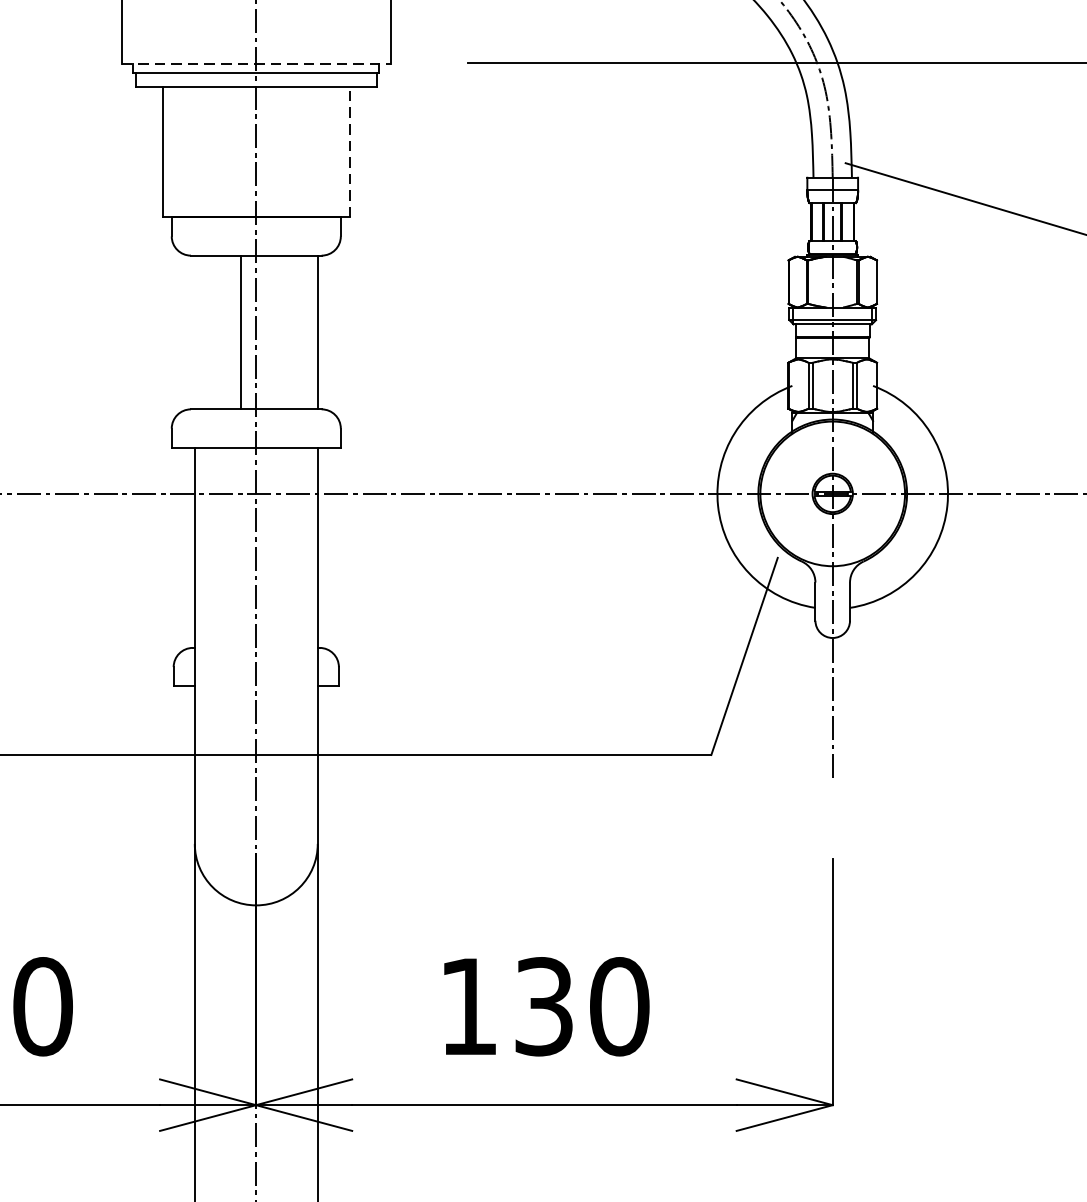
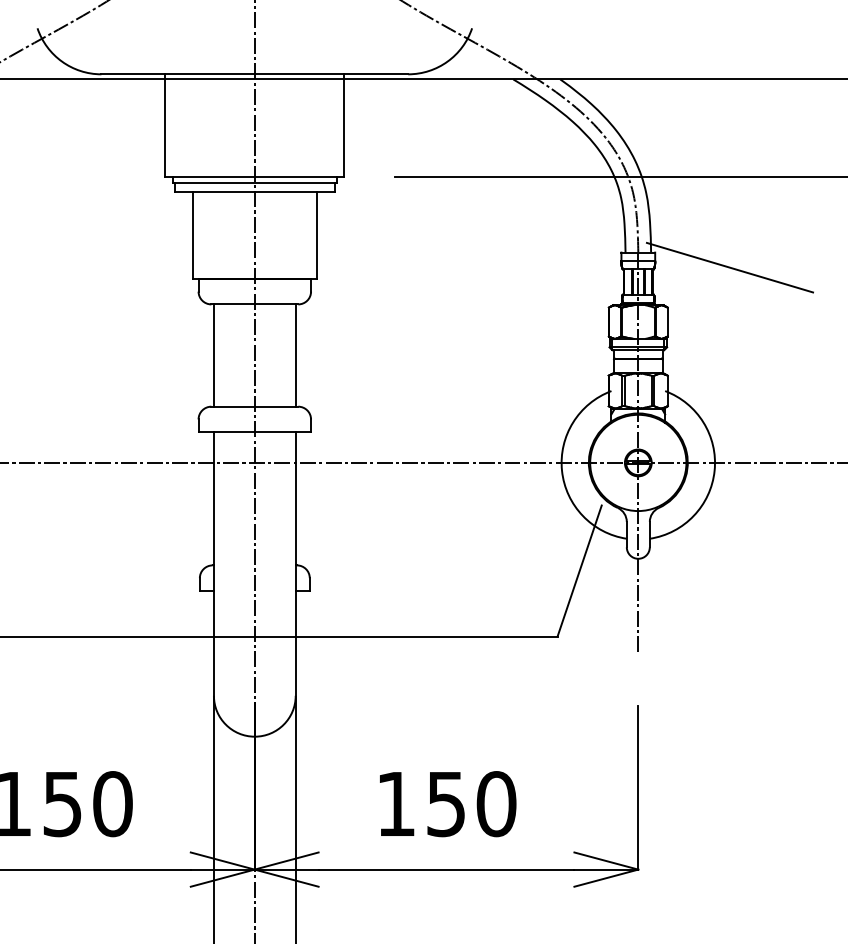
line: (257, 63) -> (255, 176), dashed -> solid
line: (350, 150) -> (317, 234), dashed -> solid
line: (240, 332) -> (213, 355), moved
text: (544, 1005) -> (446, 803), 130 -> 150

